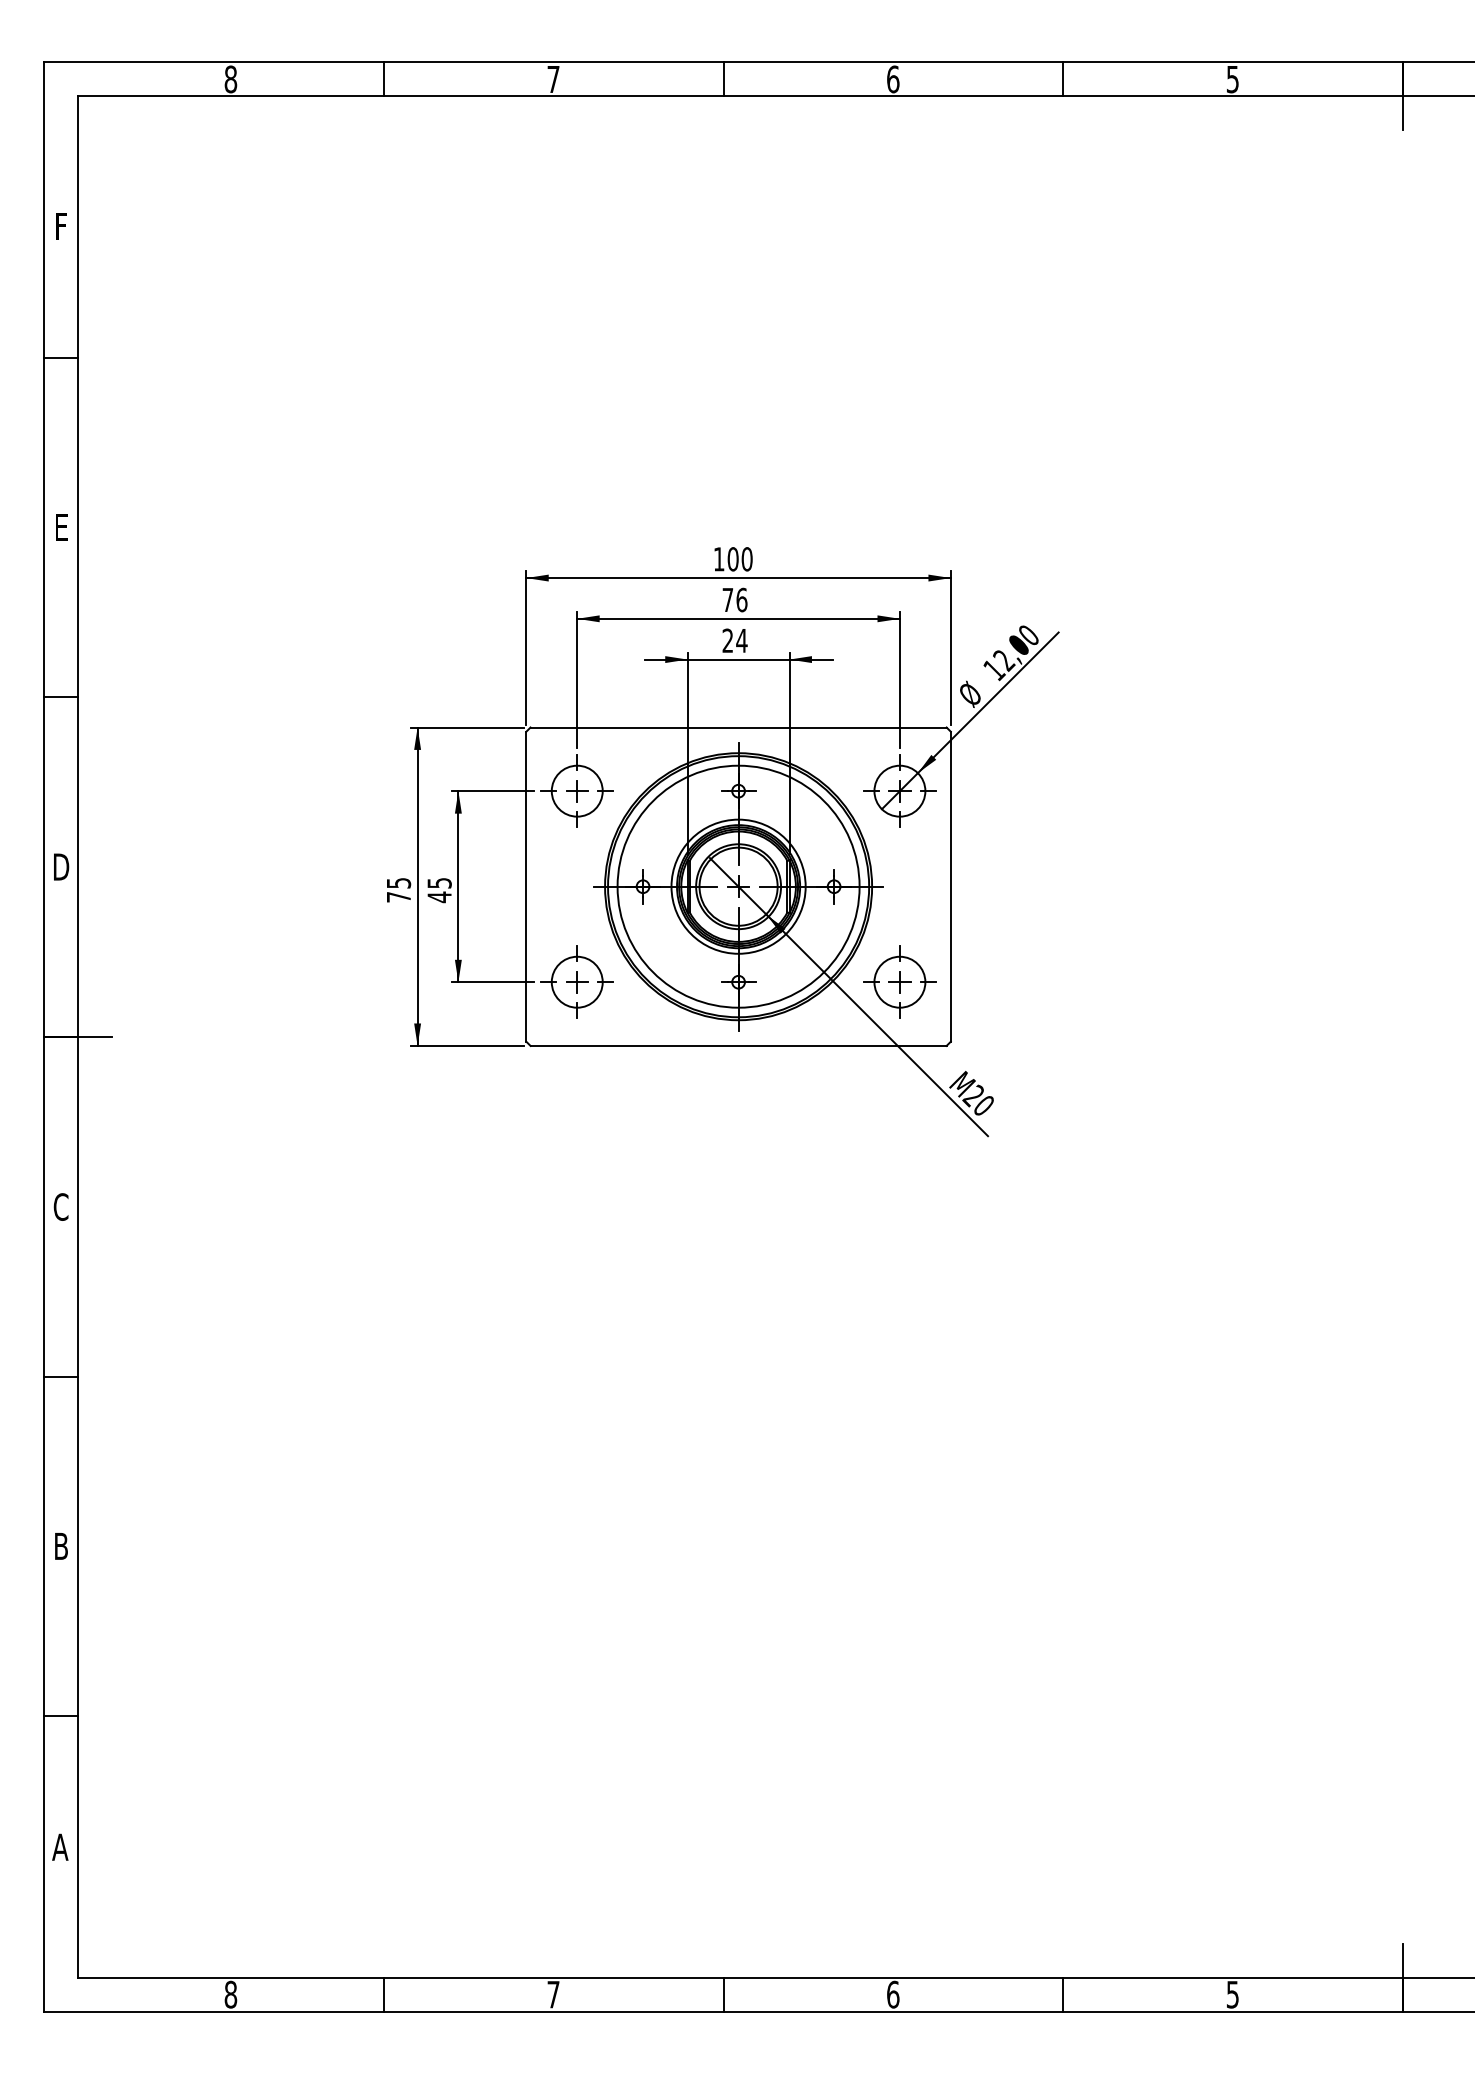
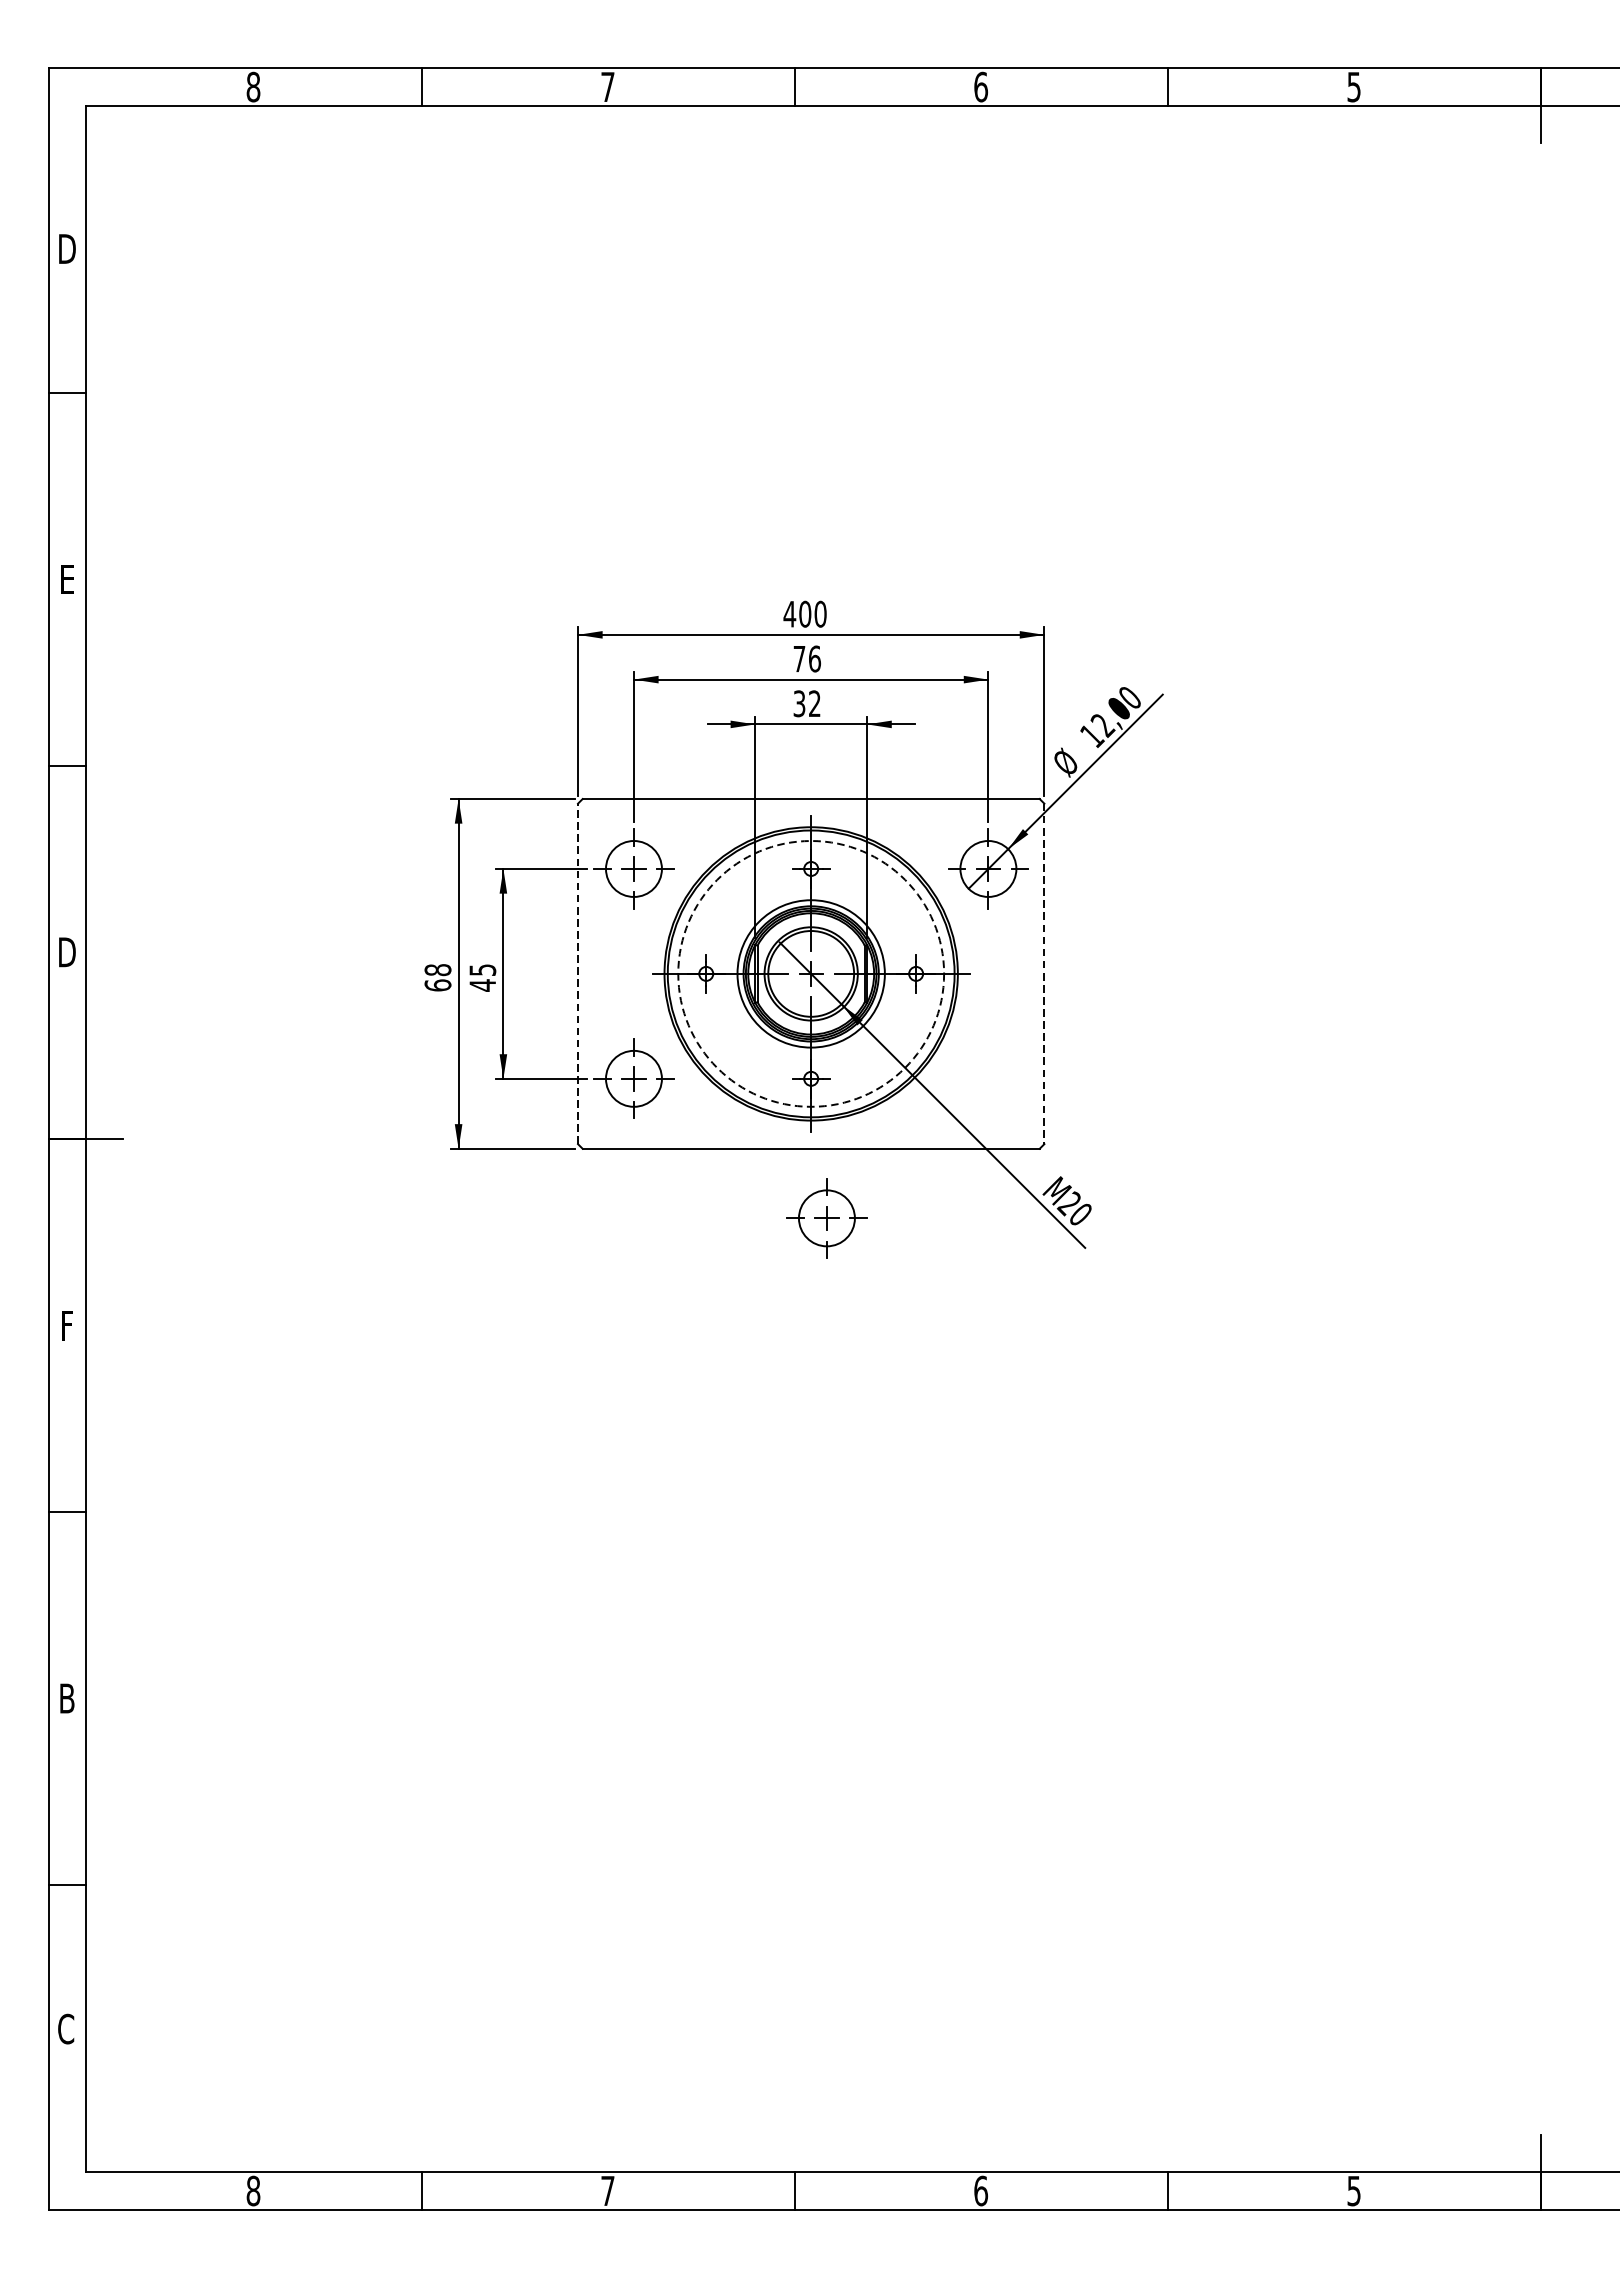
text: (61, 226) -> (67, 248), F -> D
text: (718, 559) -> (789, 614), 100 -> 400
text: (734, 640) -> (806, 703), 24 -> 32
line: (526, 886) -> (578, 973), solid -> dashed
circle: (738, 886) -> (811, 973), solid -> dashed
line: (950, 886) -> (1043, 973), solid -> dashed
text: (398, 889) -> (437, 976), 75 -> 68
part: (899, 981) -> (826, 1217), moved
text: (60, 1206) -> (66, 1325), C -> F
text: (60, 1847) -> (66, 2029), A -> C

